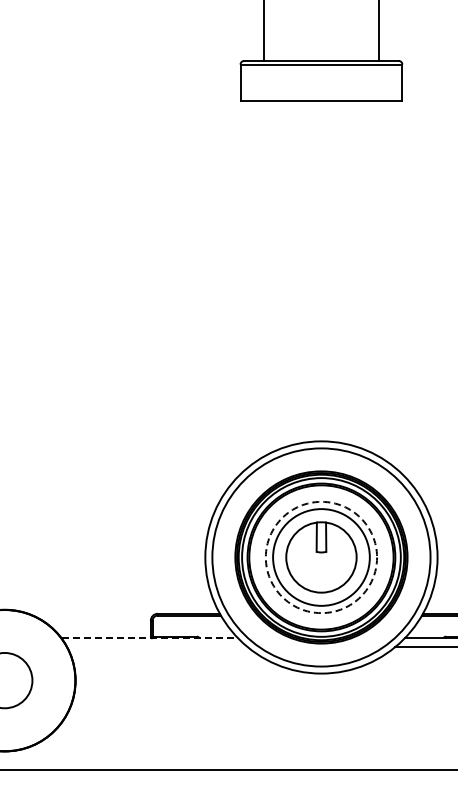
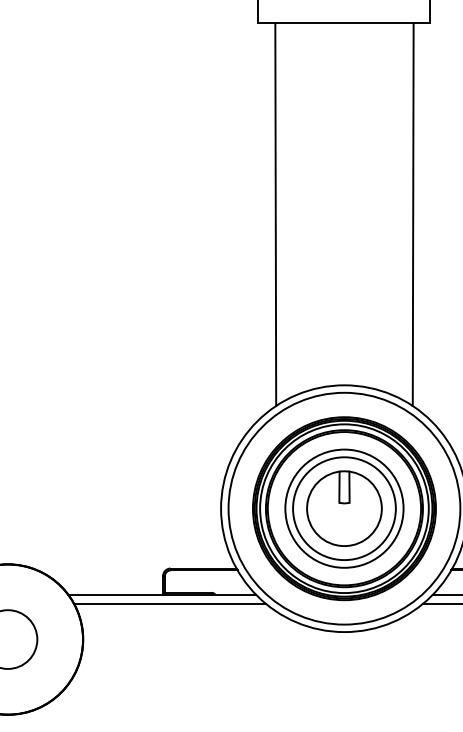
line: (256, 280) -> (275, 214), added
line: (385, 280) -> (412, 214), added
circle: (321, 557) -> (344, 508), dashed -> solid
line: (150, 638) -> (162, 594), dashed -> solid
line: (157, 647) -> (170, 604), added

